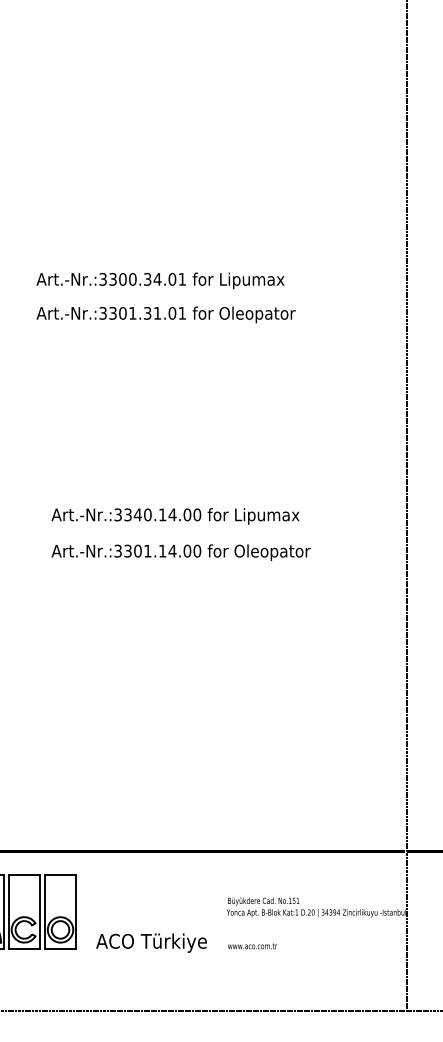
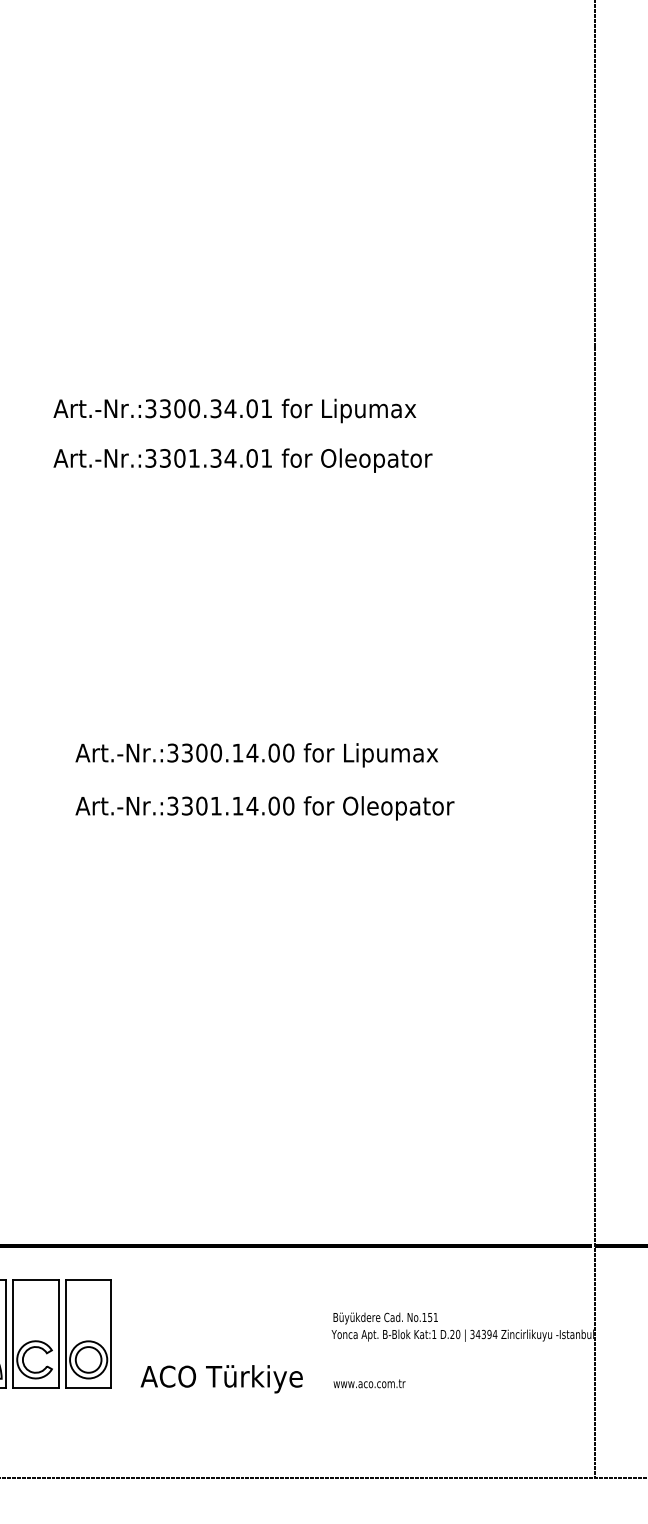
text: (157, 313) -> (230, 458), Art.-Nr.:3301.31.01 -> Art.-Nr.:3301.34.01
text: (137, 514) -> (201, 752), Art.-Nr.:3340.14.00 -> Art.-Nr.:3300.14.00

